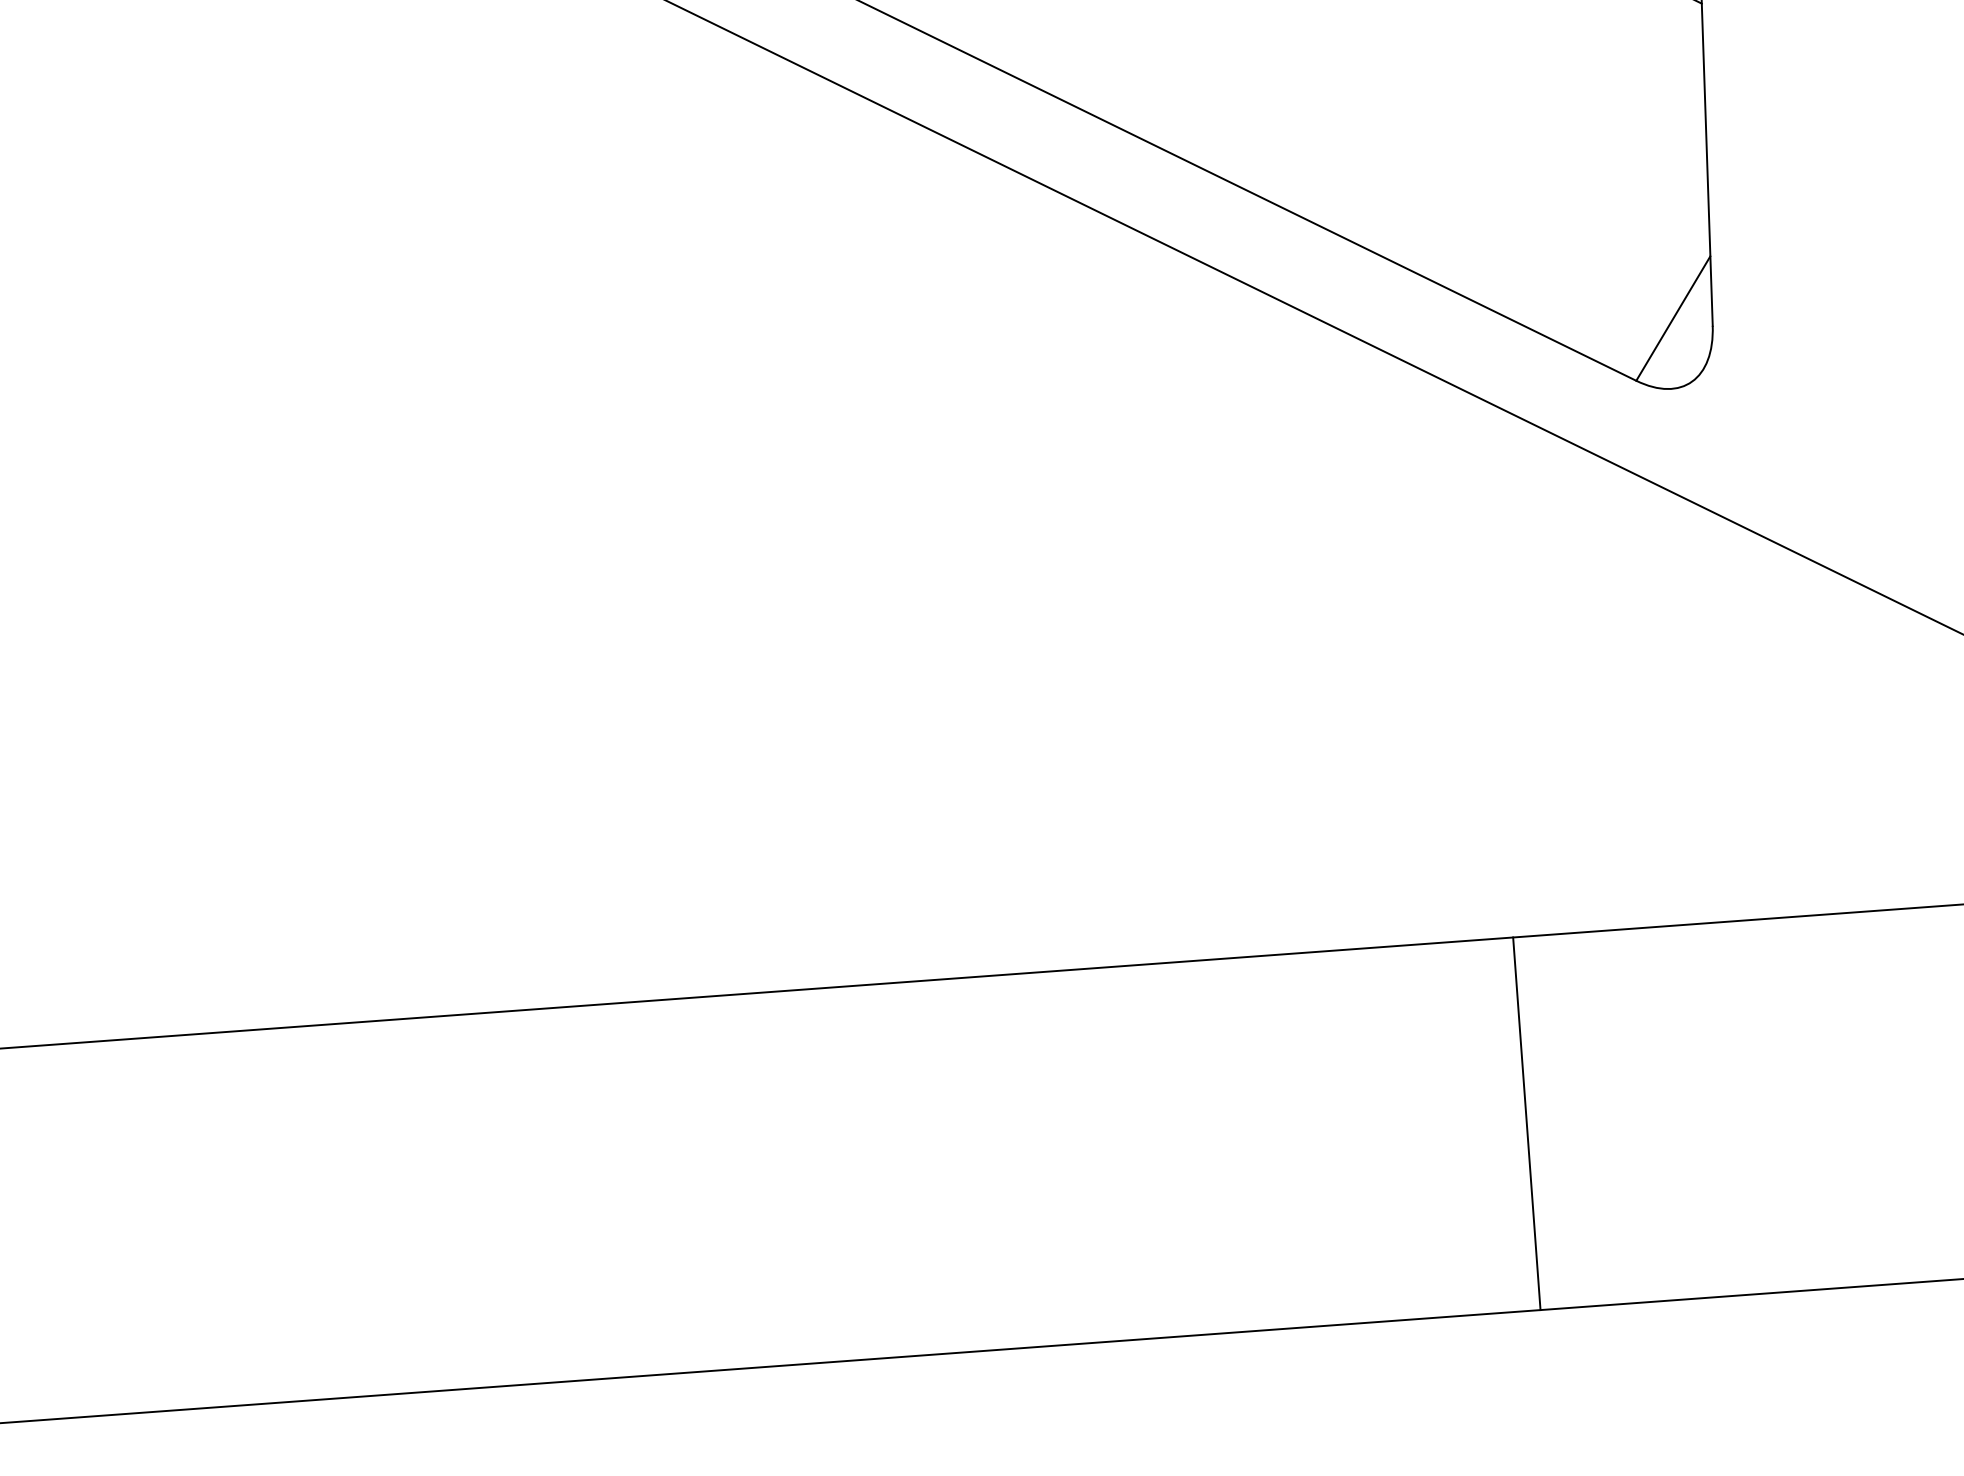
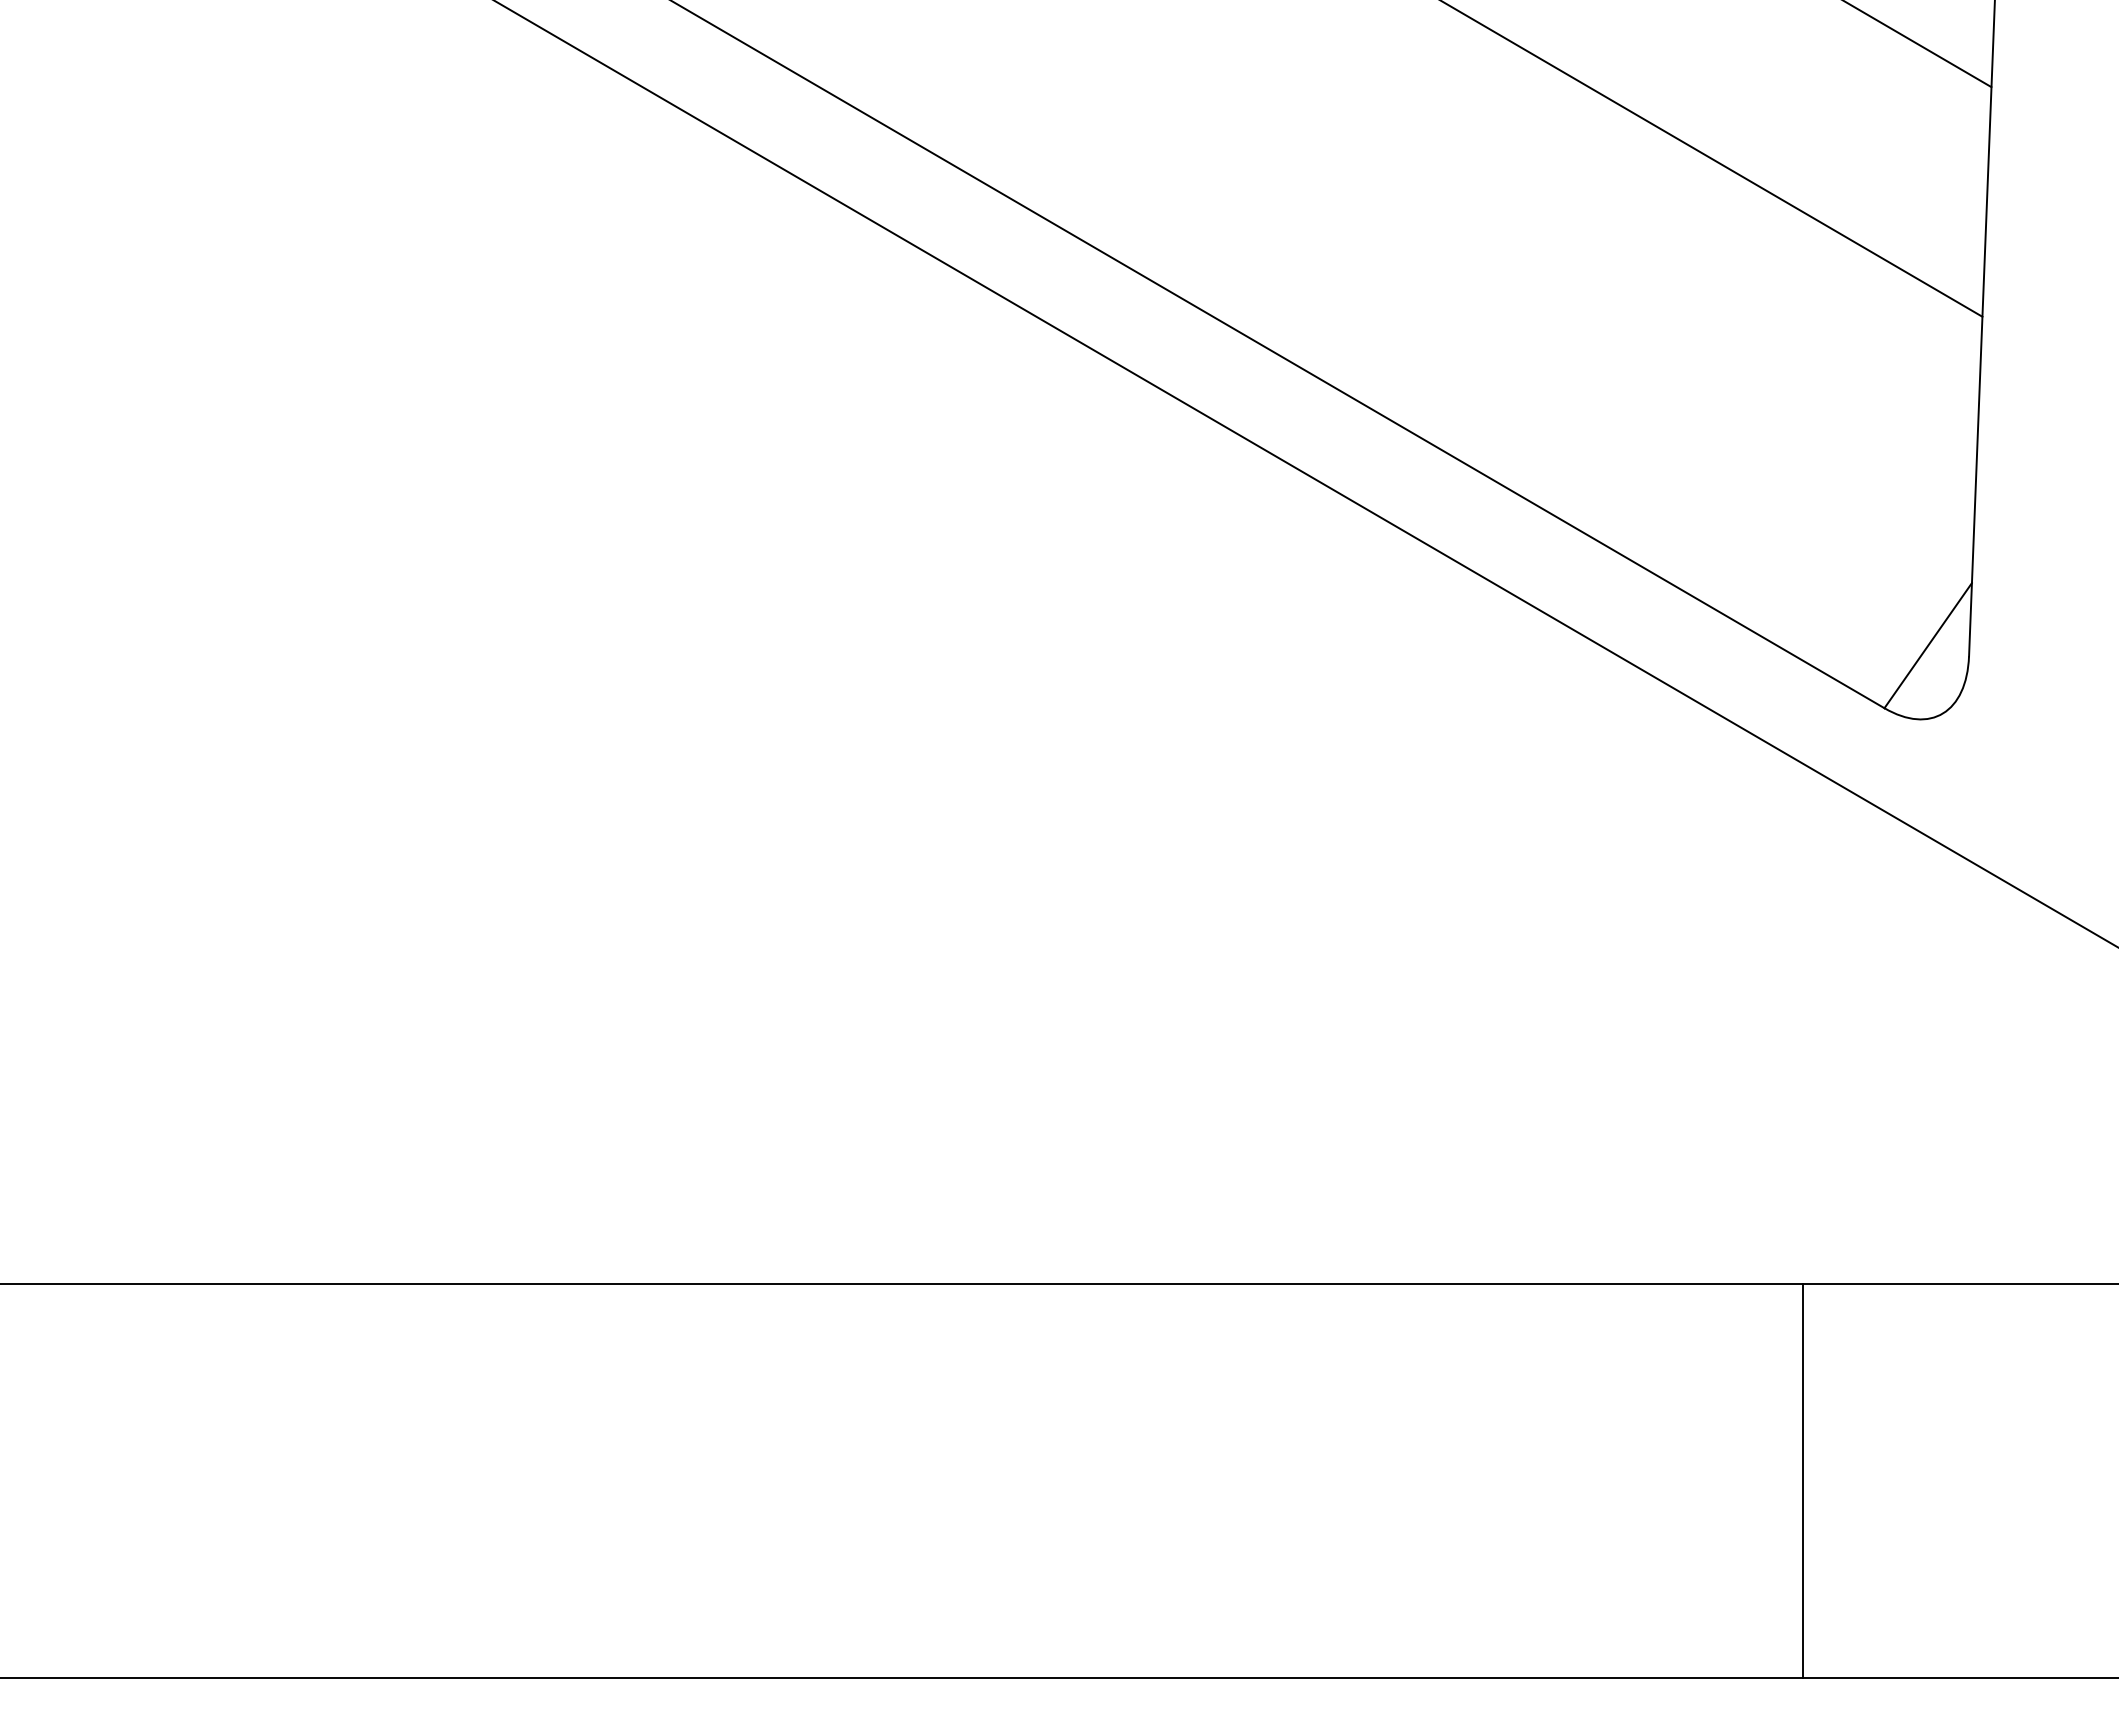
line: (1527, 1123) -> (1803, 1480), moved

